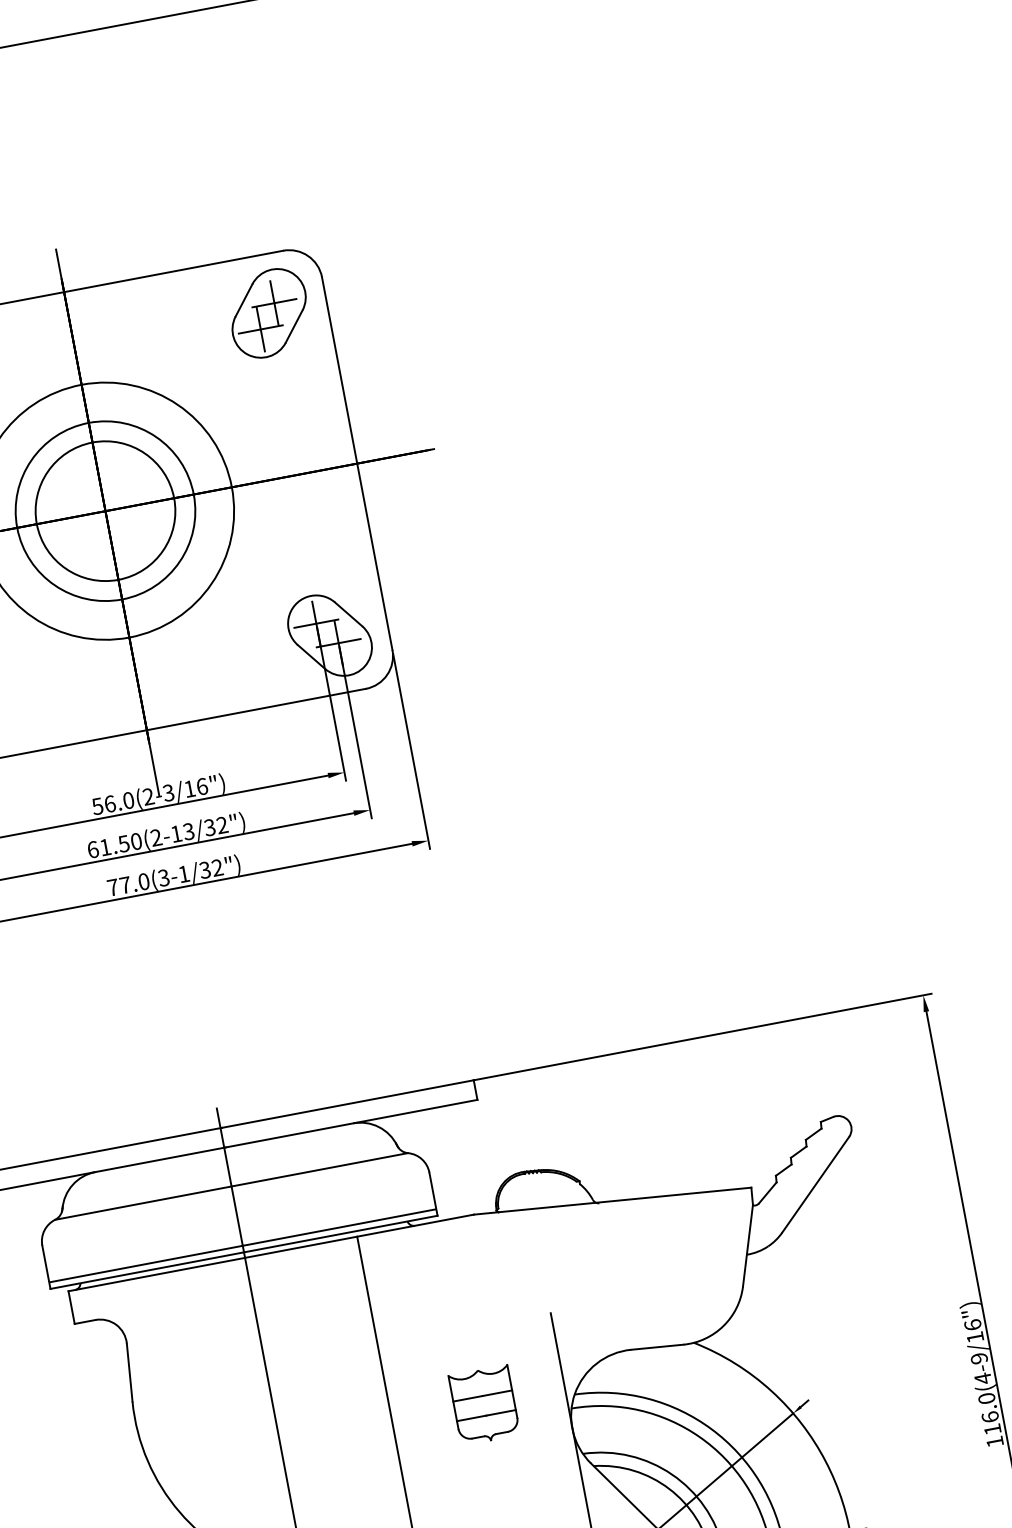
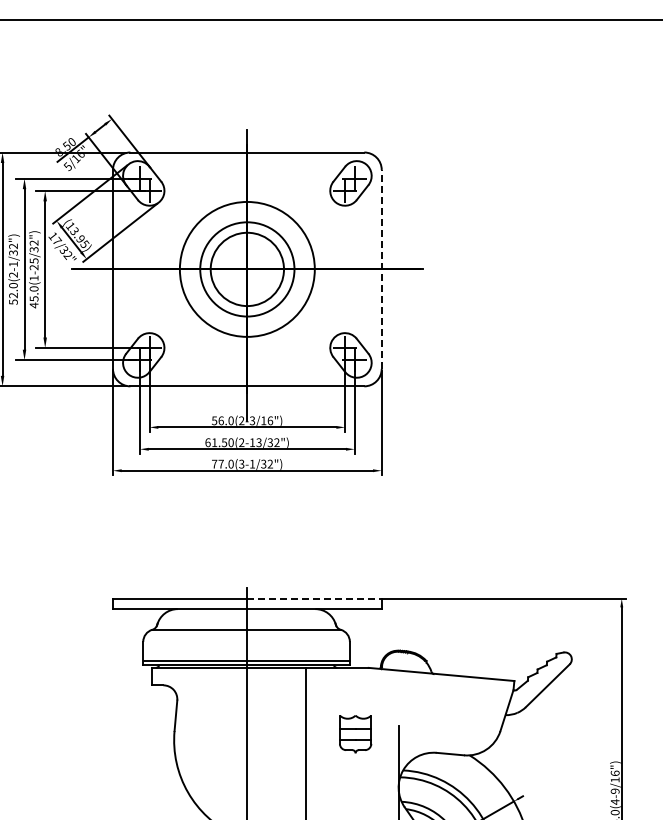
line: (356, 461) -> (381, 268), solid -> dashed
line: (349, 1103) -> (315, 598), solid -> dashed
part: (484, 1405) -> (355, 734), moved

